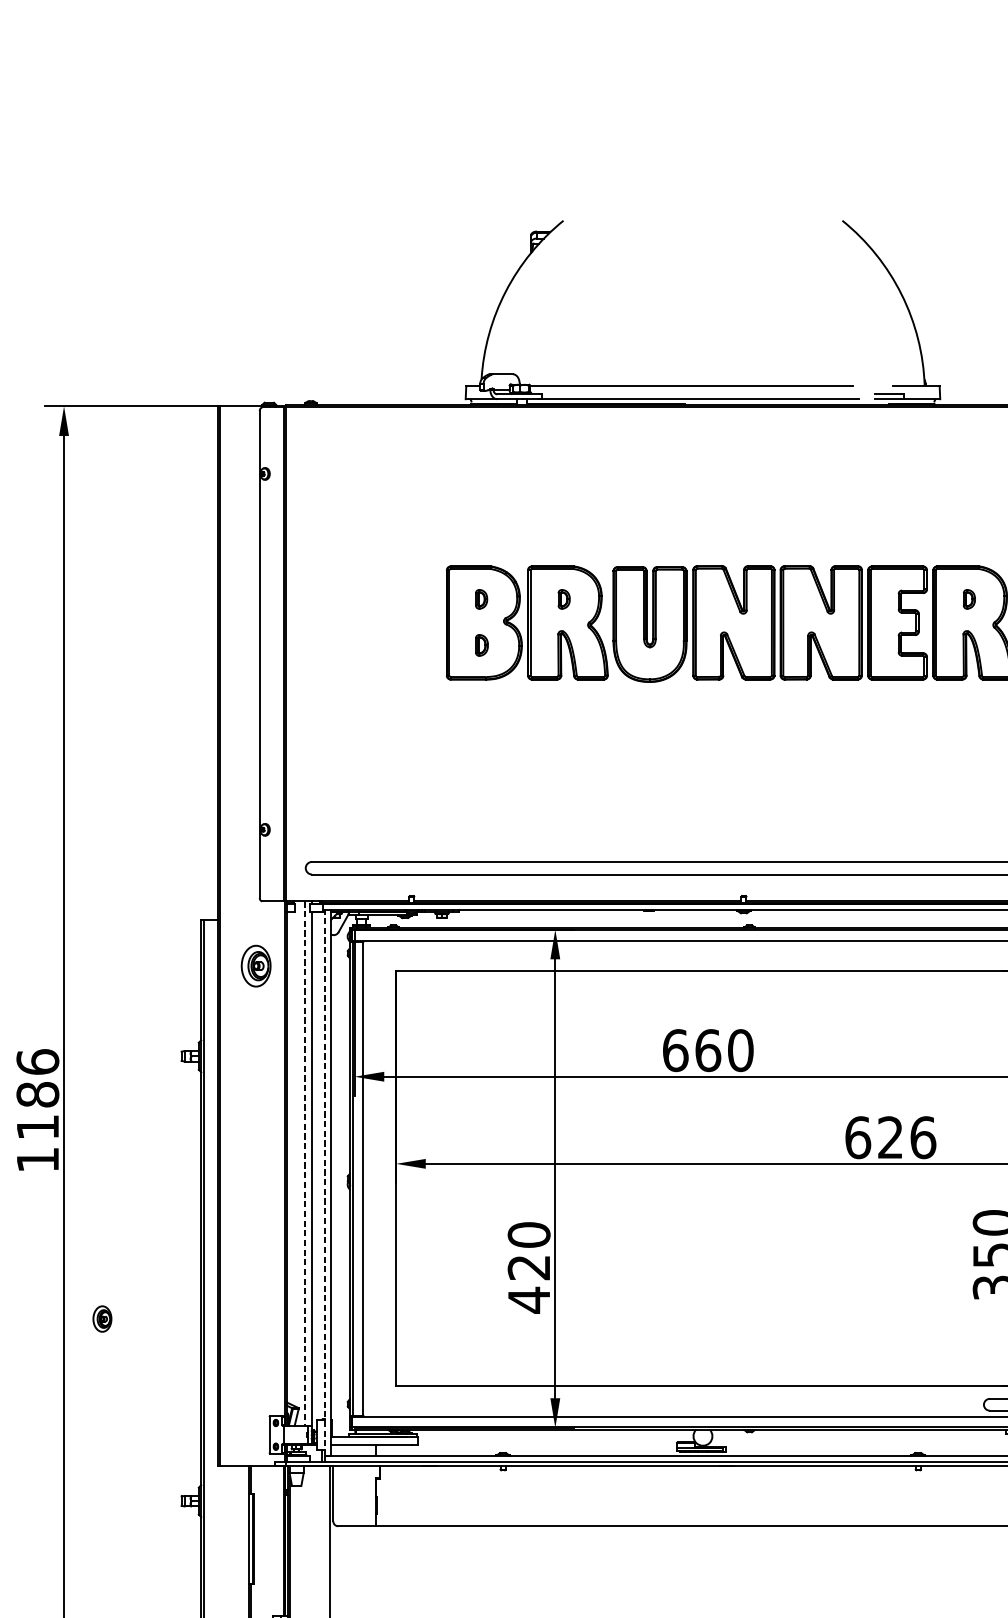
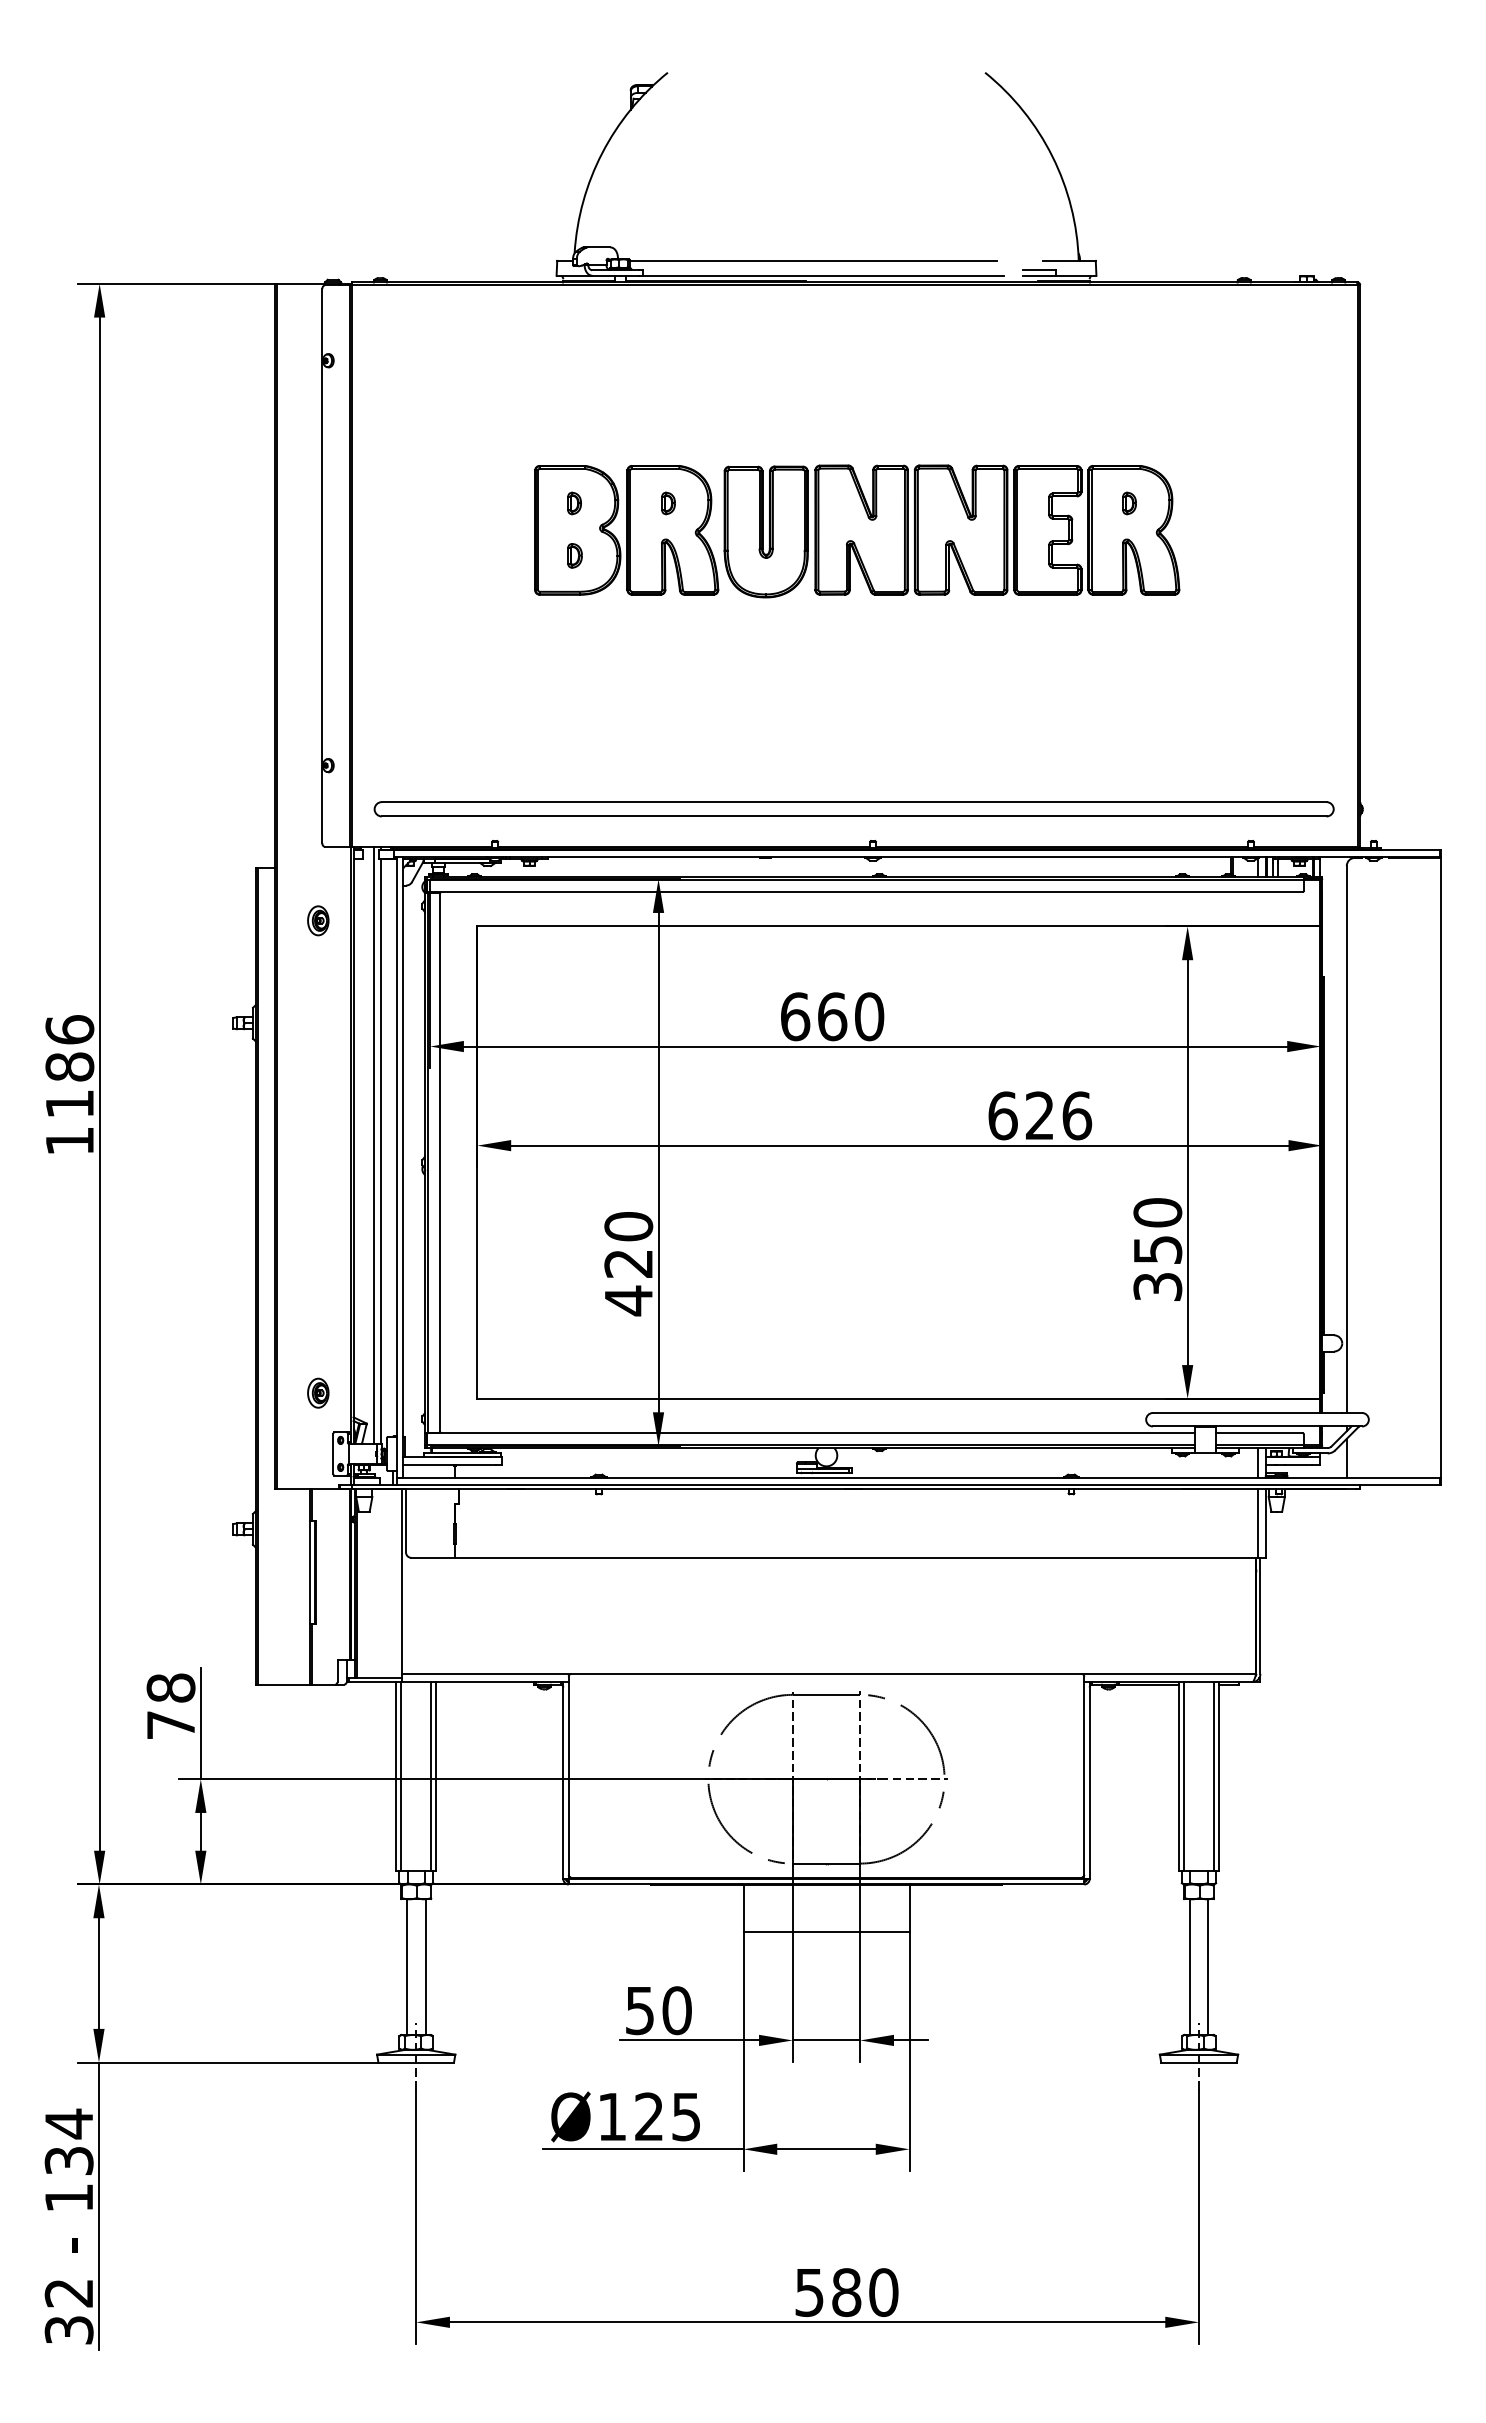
part: (256, 965) -> (318, 920), size x0.62
line: (304, 1163) -> (373, 1145), dashed -> solid
line: (324, 1183) -> (396, 1167), dashed -> solid
part: (102, 1318) -> (318, 1392), moved

